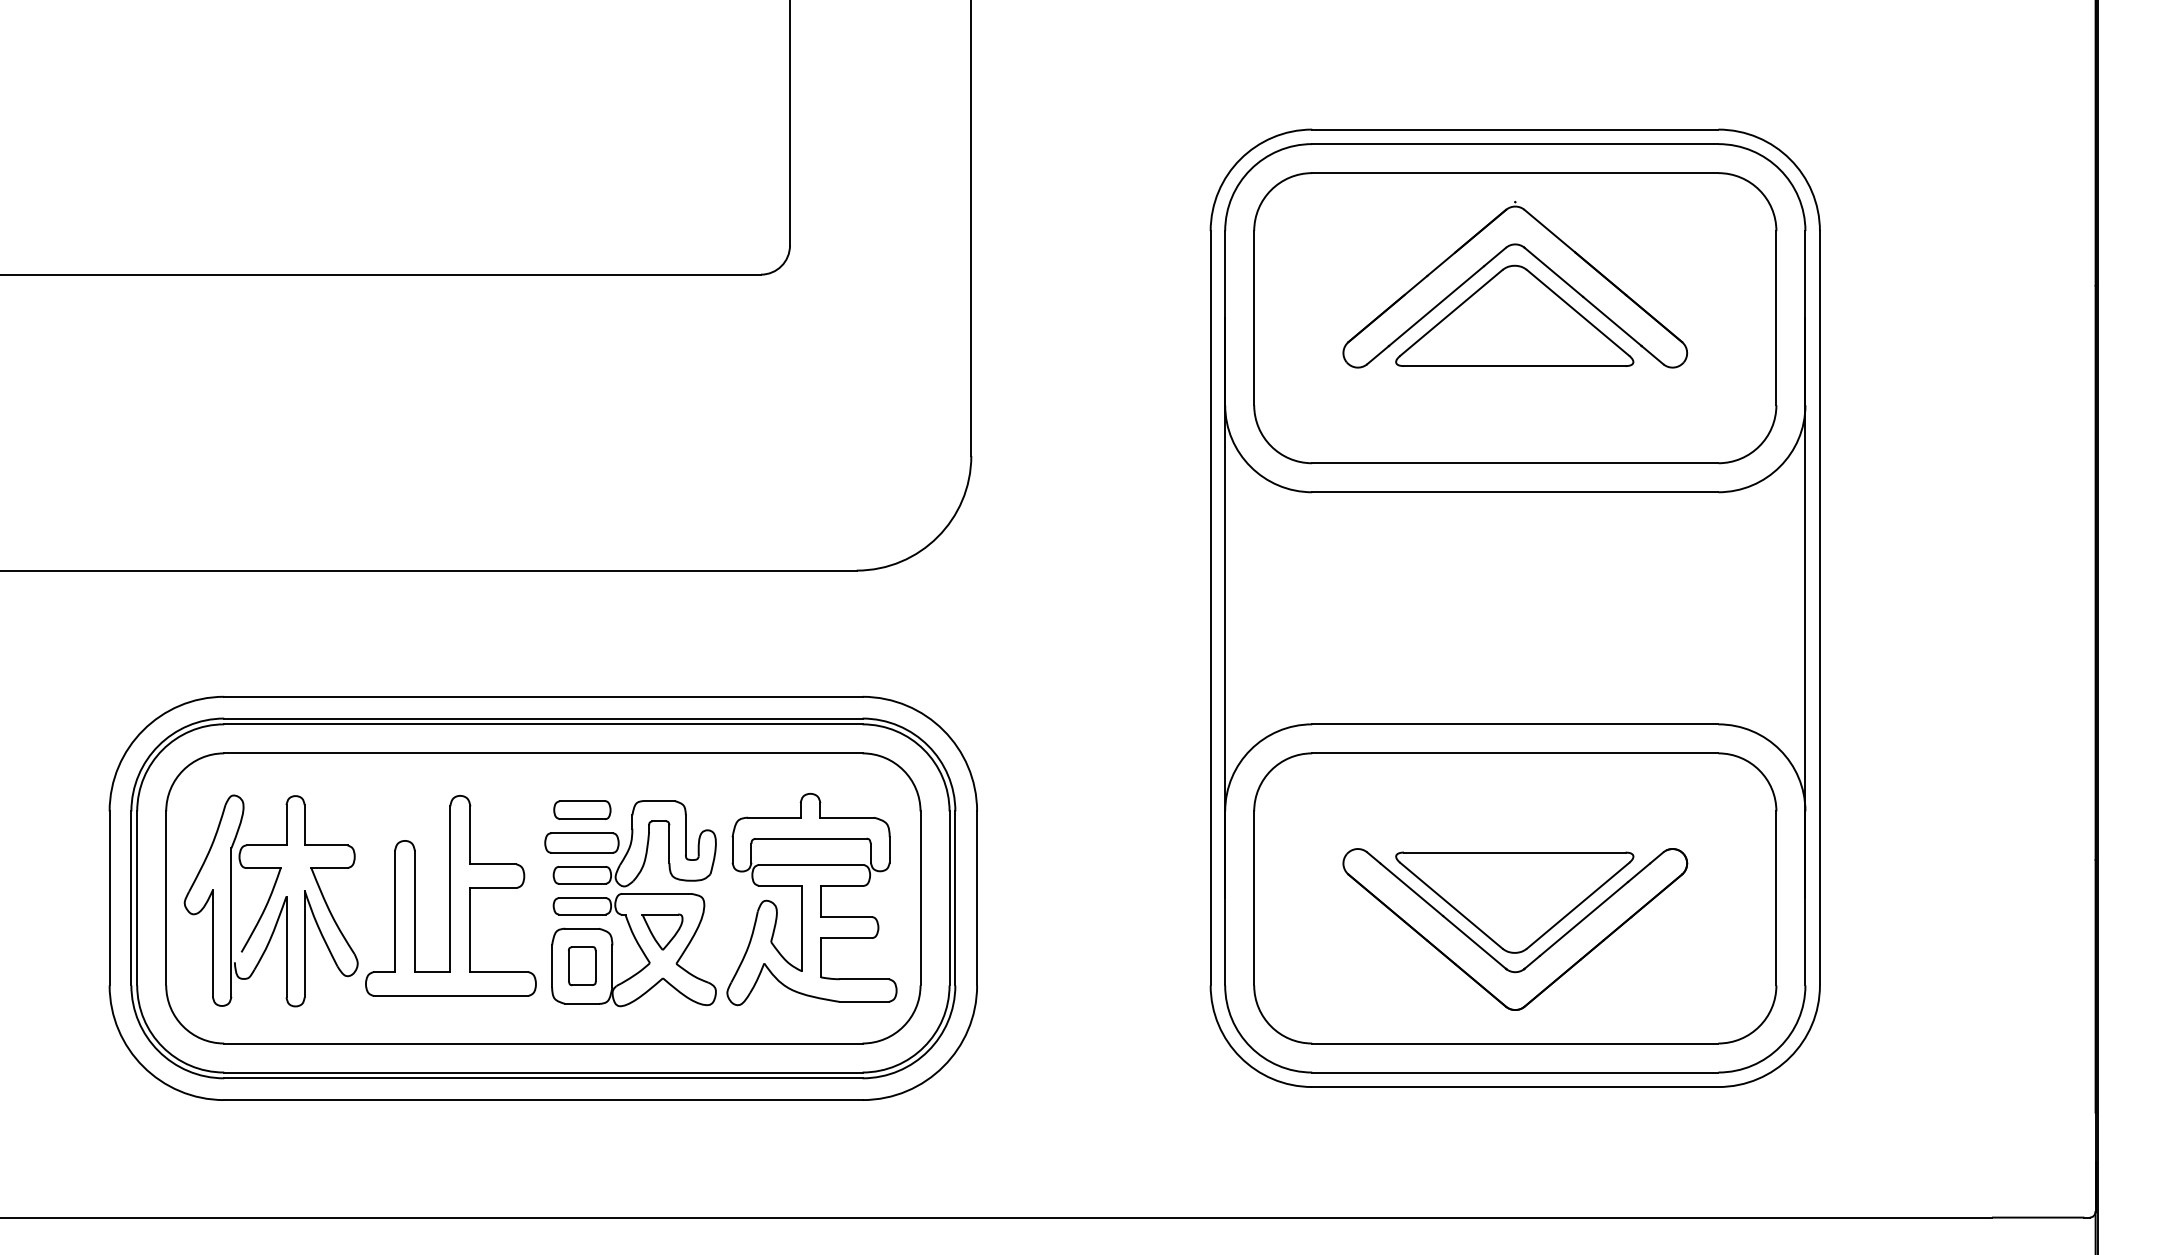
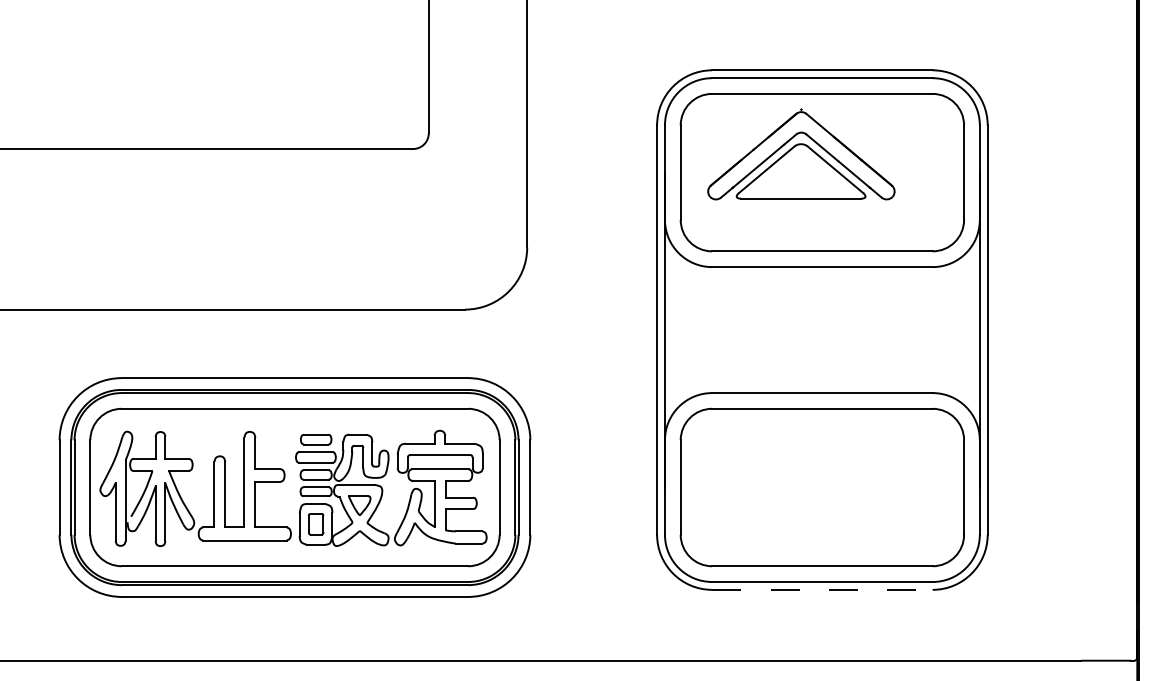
part: (1515, 284) -> (801, 154), moved
part: (1515, 927) -> (822, 503), removed
line: (1515, 1086) -> (822, 589), solid -> dashed

